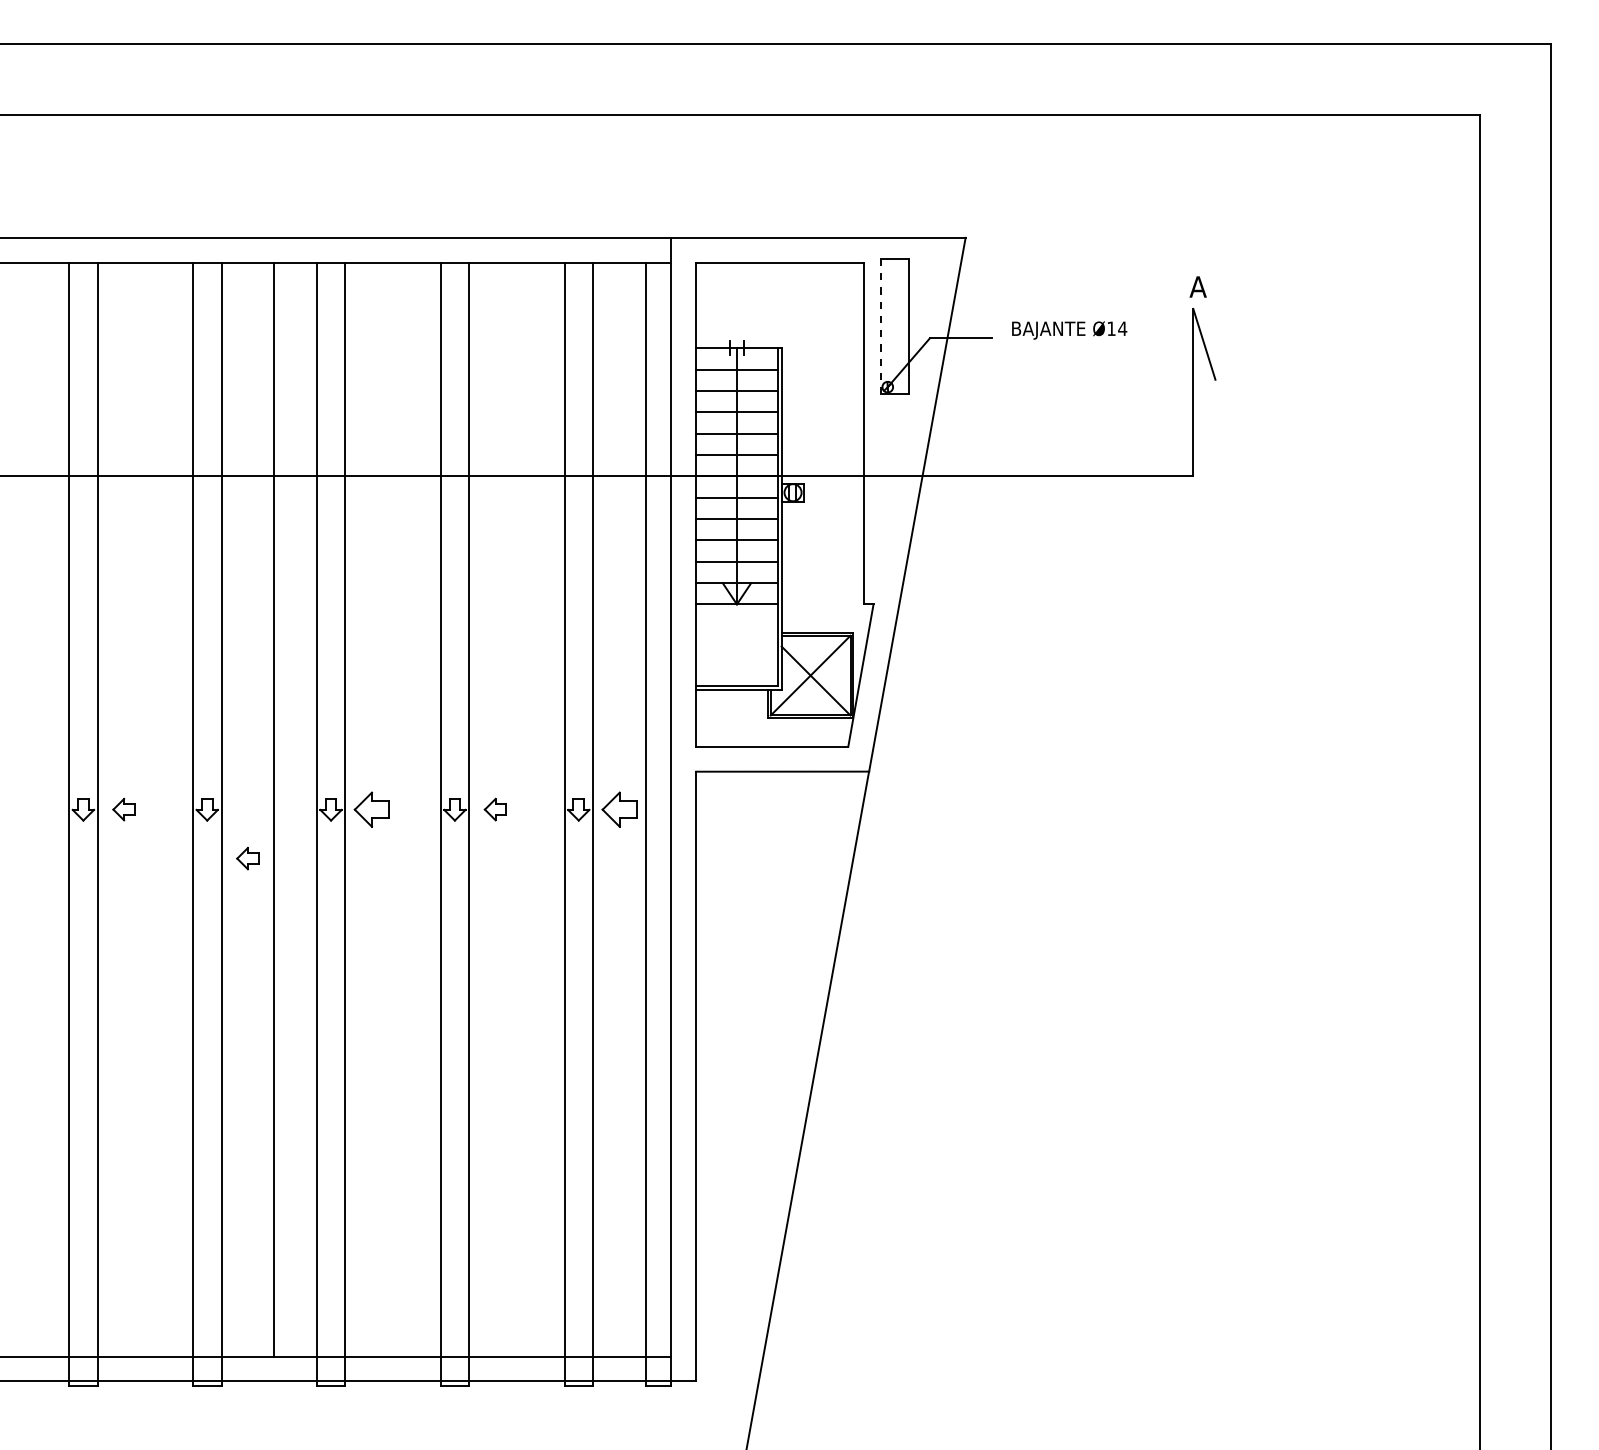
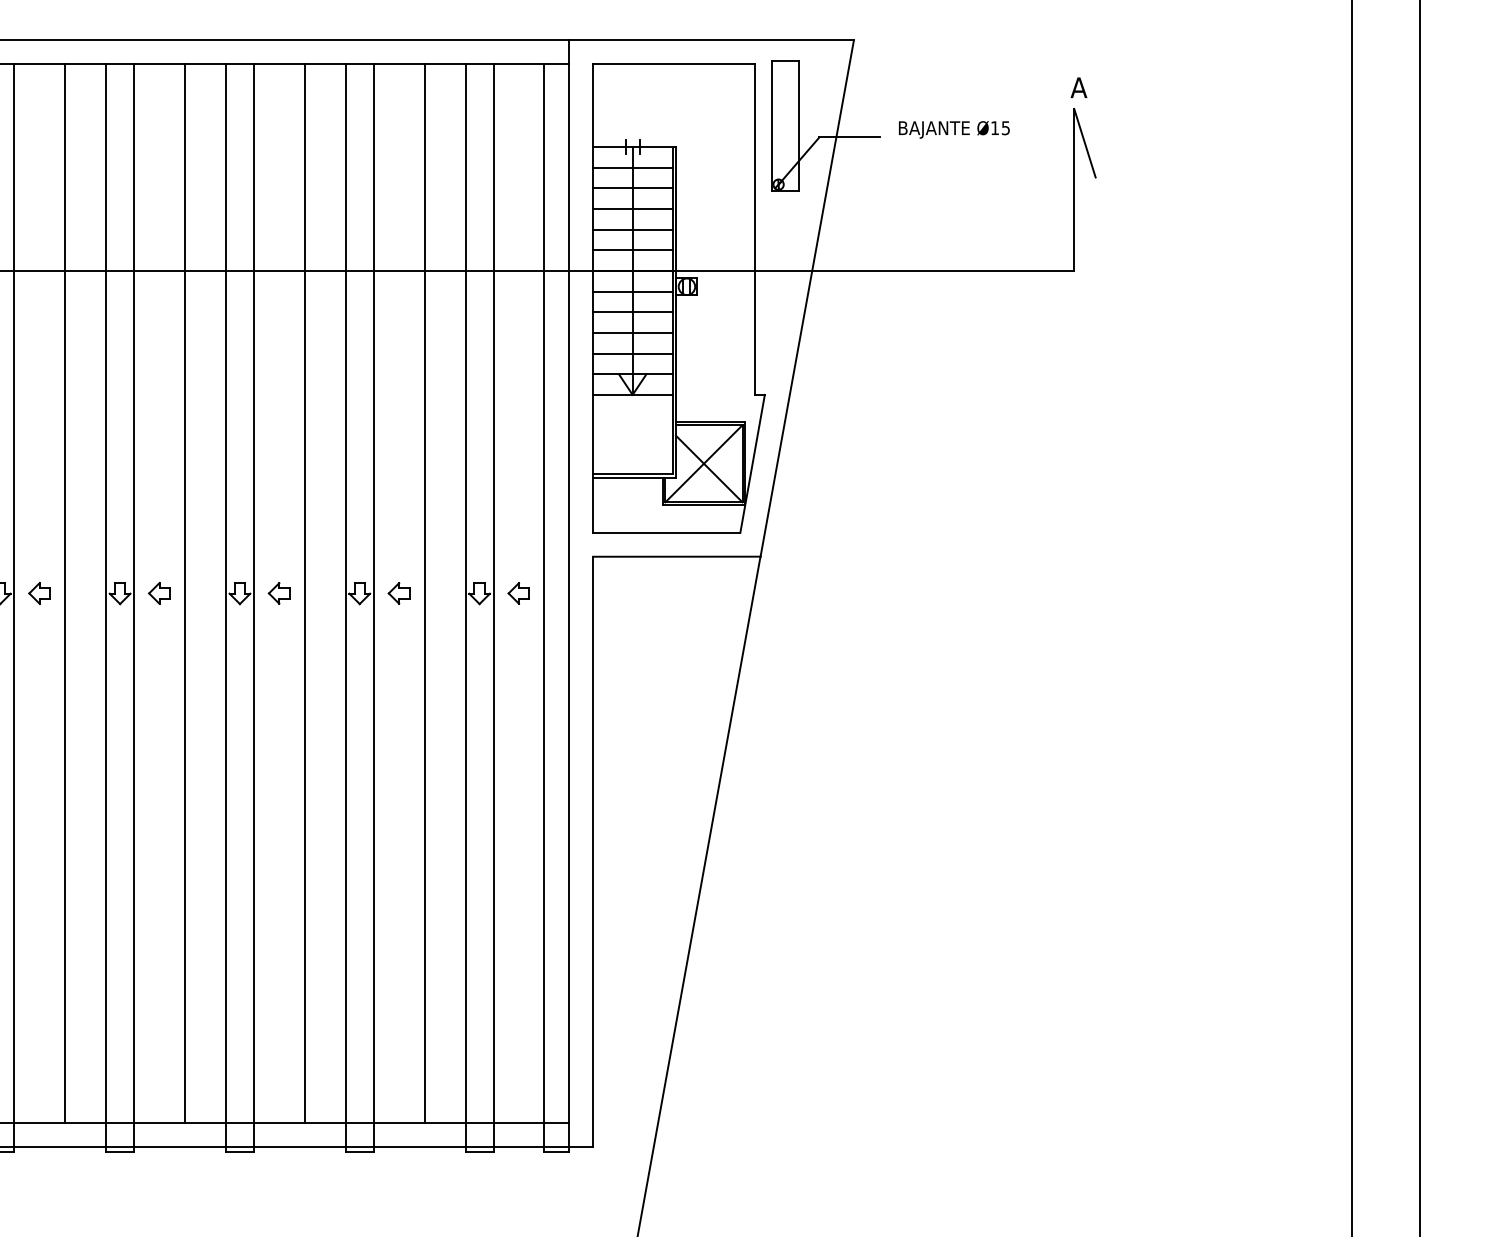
line: (880, 326) -> (771, 125), dashed -> solid
text: (1122, 328) -> (1005, 127), Ø14 -> Ø15
line: (150, 809) -> (65, 593), added
part: (371, 809) -> (279, 593), size x0.62
line: (398, 809) -> (305, 593), added
line: (521, 809) -> (424, 593), added
part: (618, 809) -> (518, 593), size x0.62
part: (247, 858) -> (159, 593), moved

